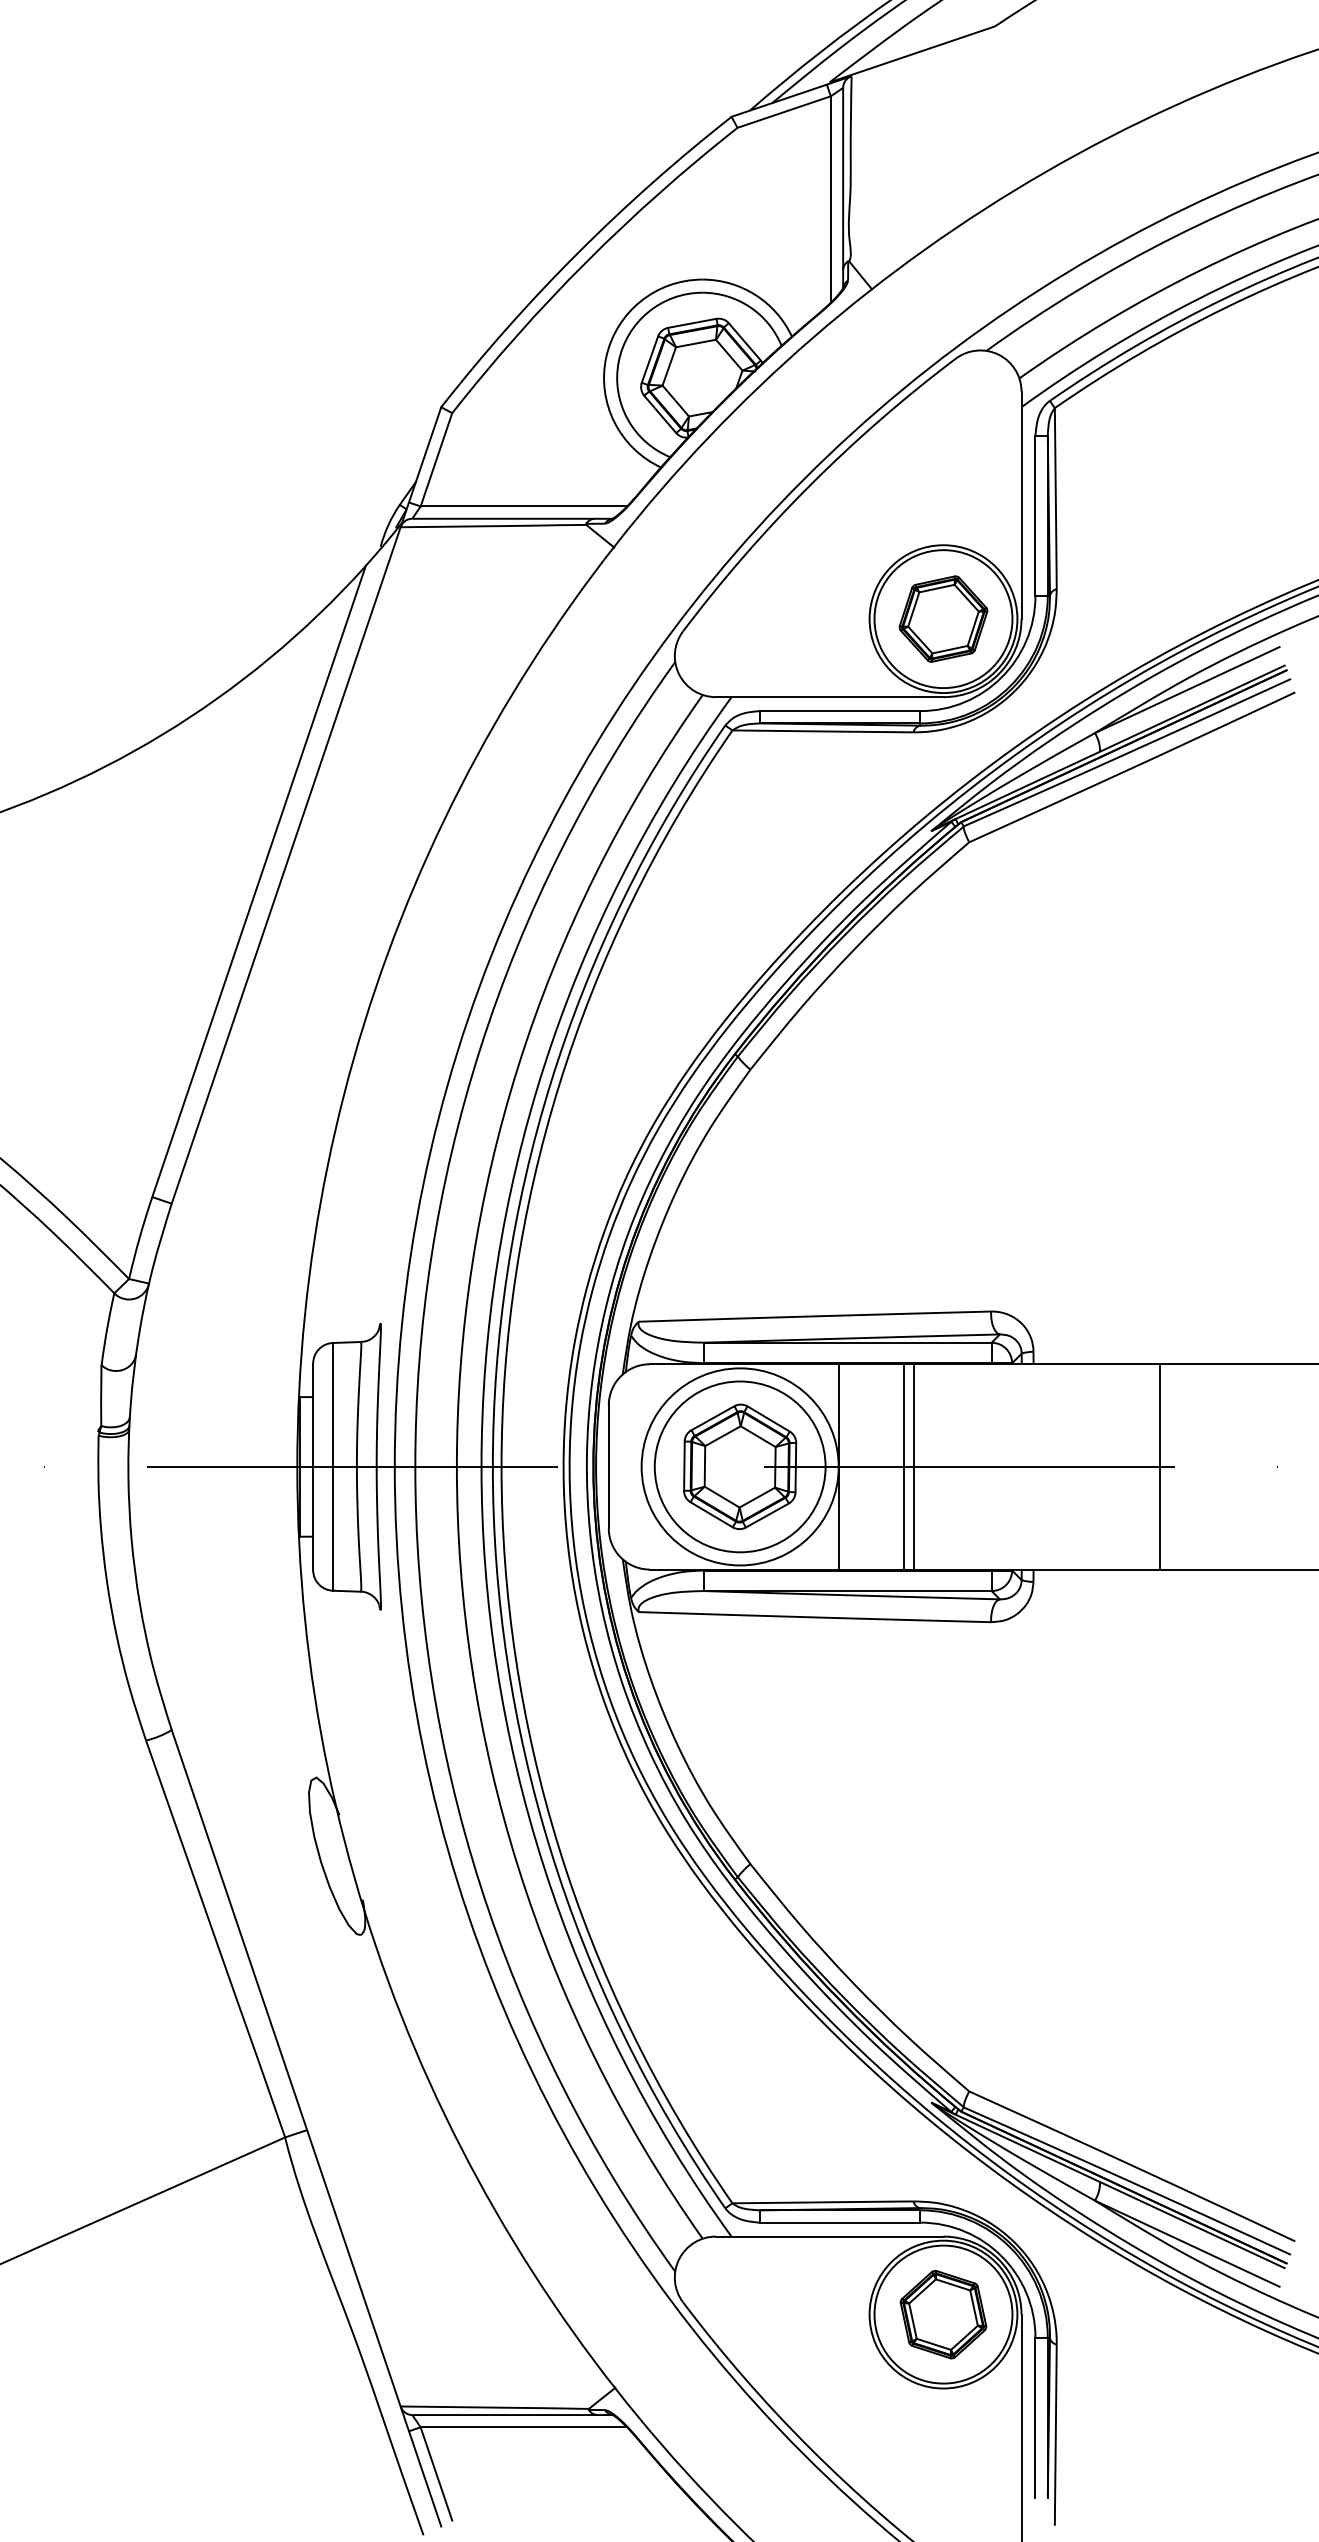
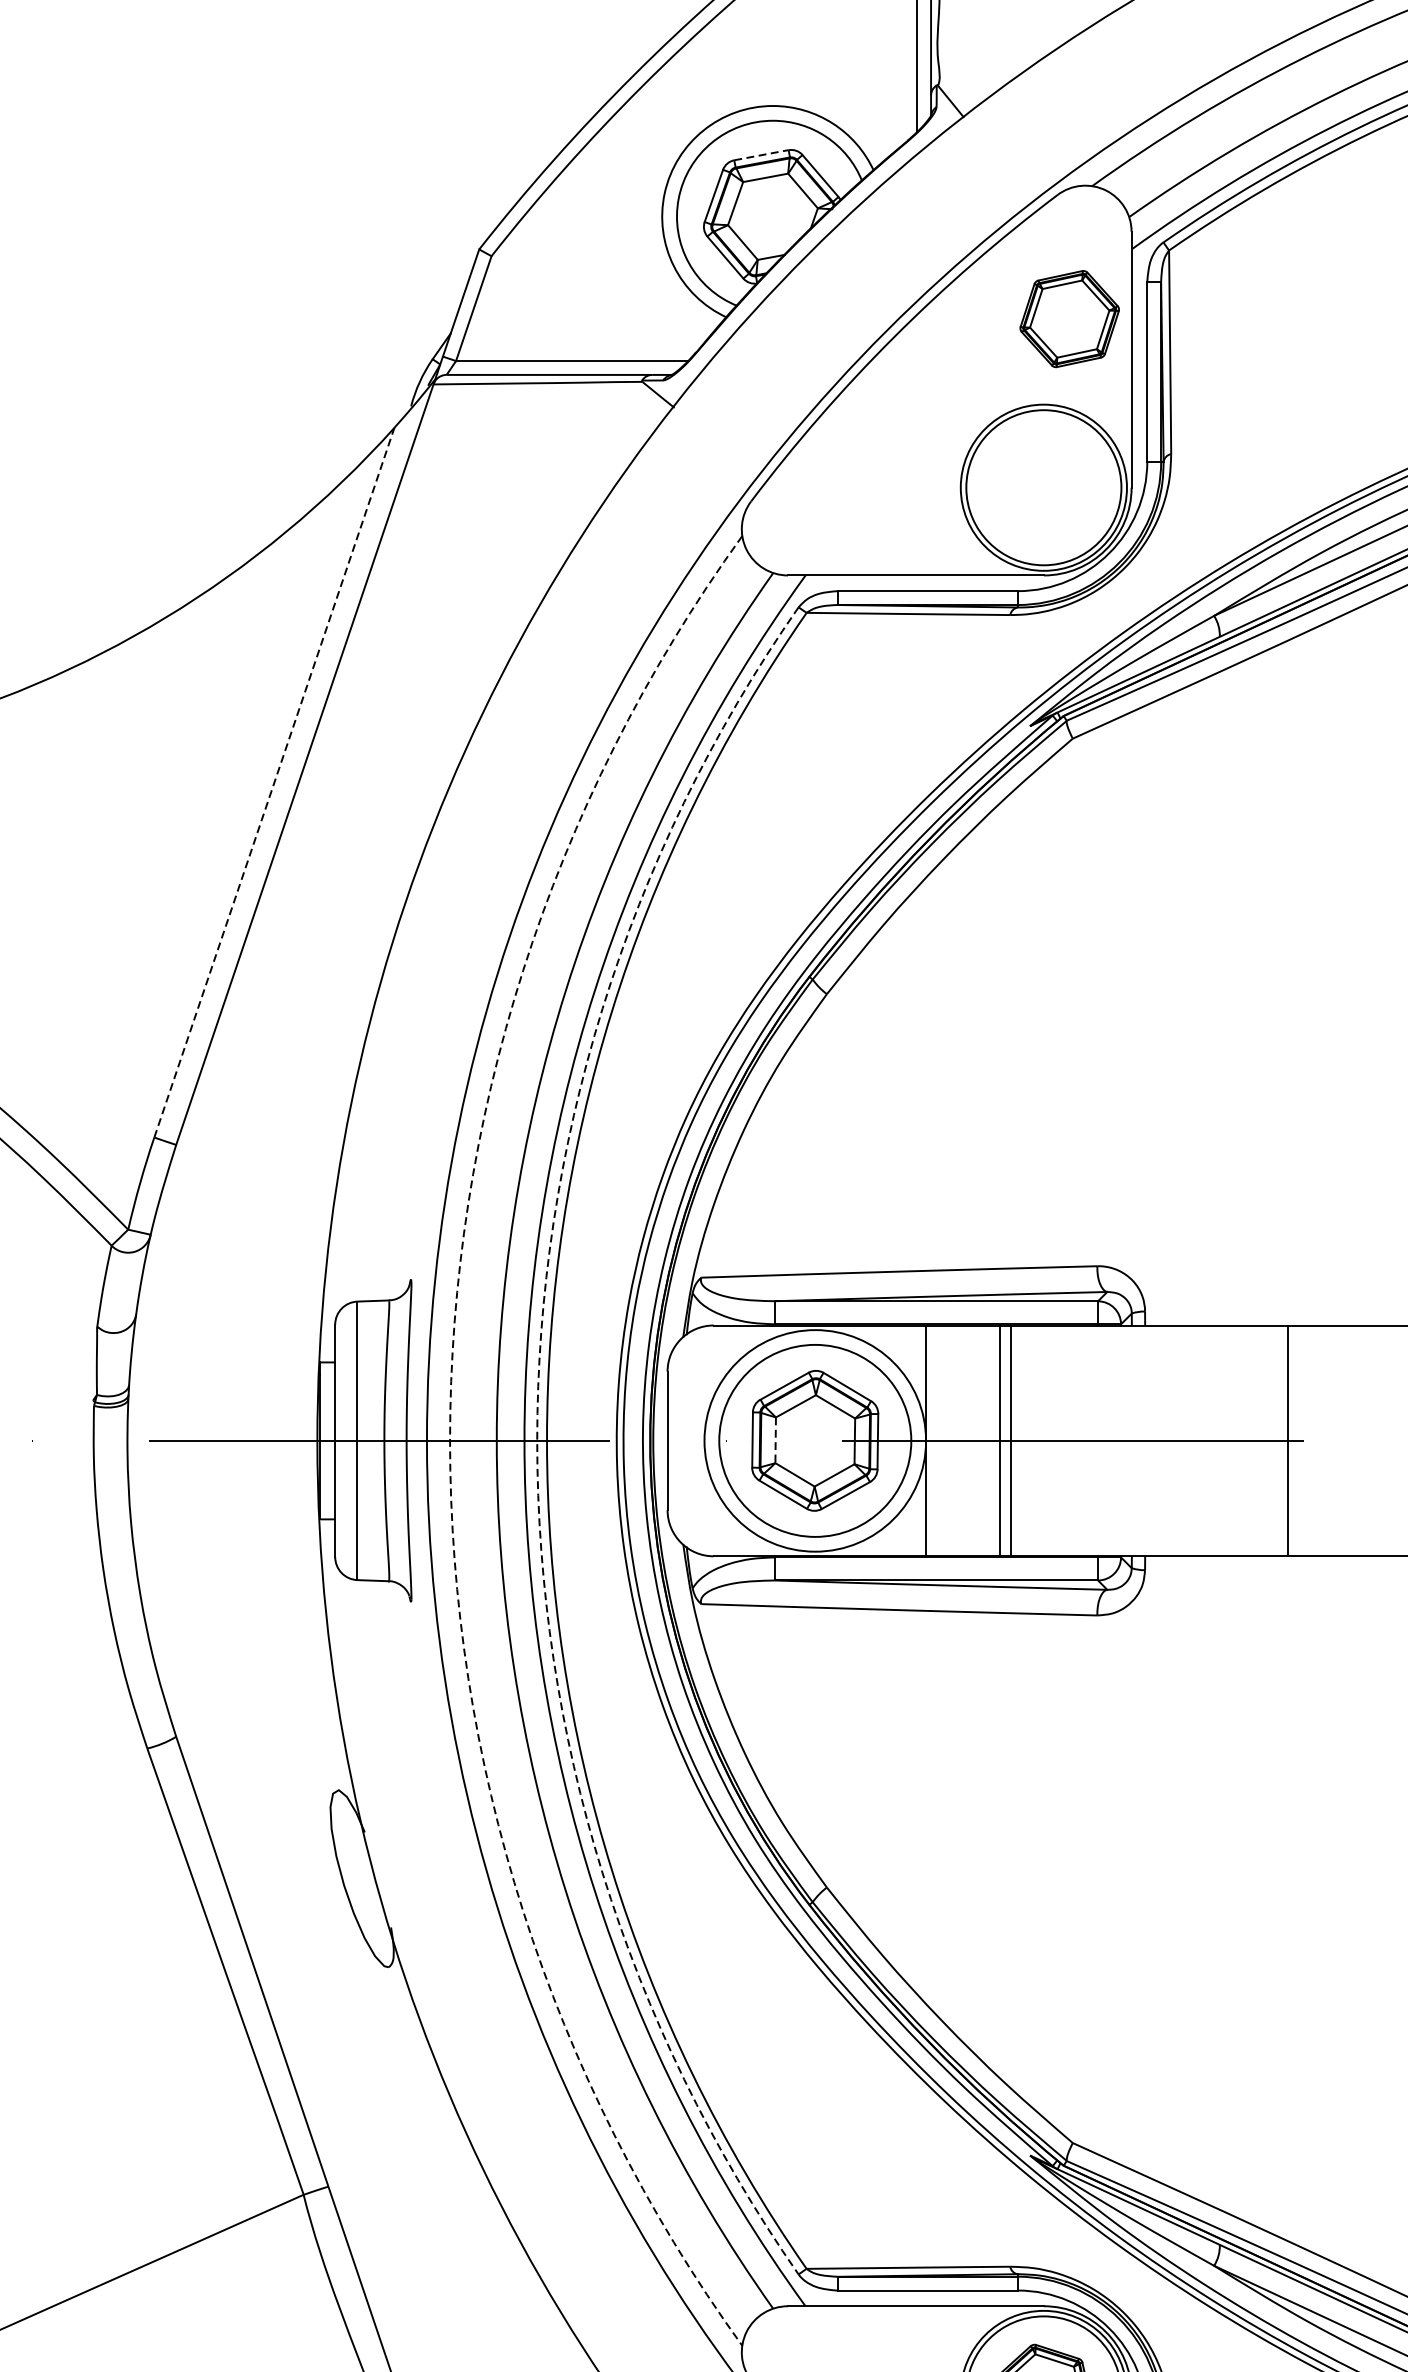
line: (692, 323) -> (761, 155), solid -> dashed
part: (943, 618) -> (1069, 318), moved
line: (259, 880) -> (274, 781), solid -> dashed
arc: (415, 1466) -> (450, 1440), solid -> dashed
arc: (492, 1466) -> (536, 1440), solid -> dashed
line: (704, 1466) -> (775, 1440), solid -> dashed

